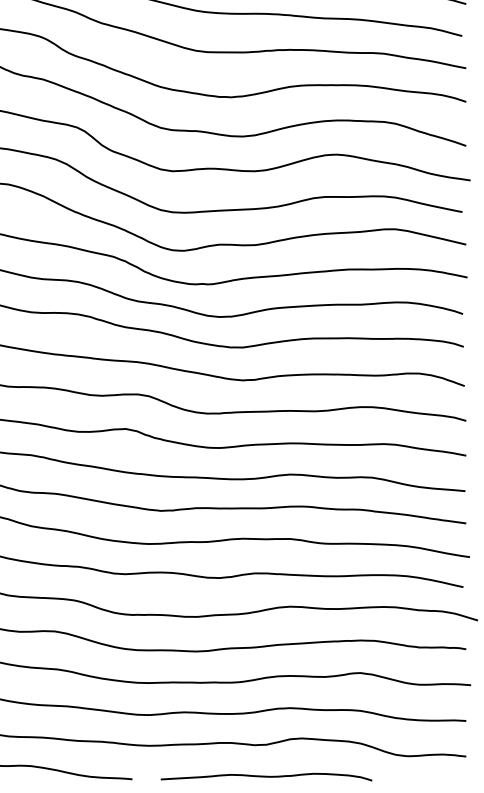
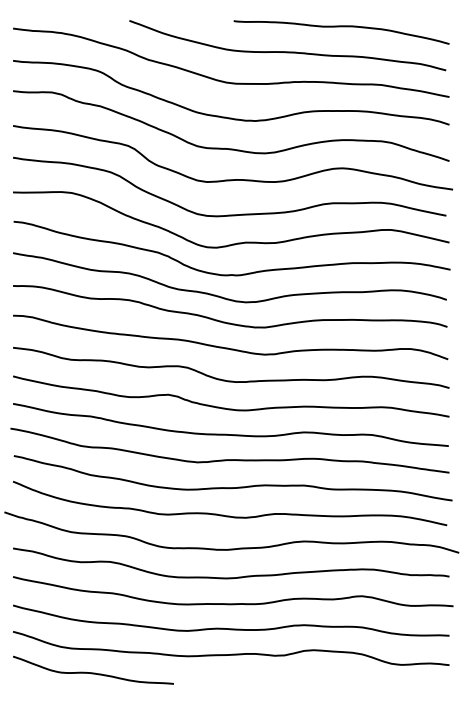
curve: (266, 776) -> (284, 681), removed

